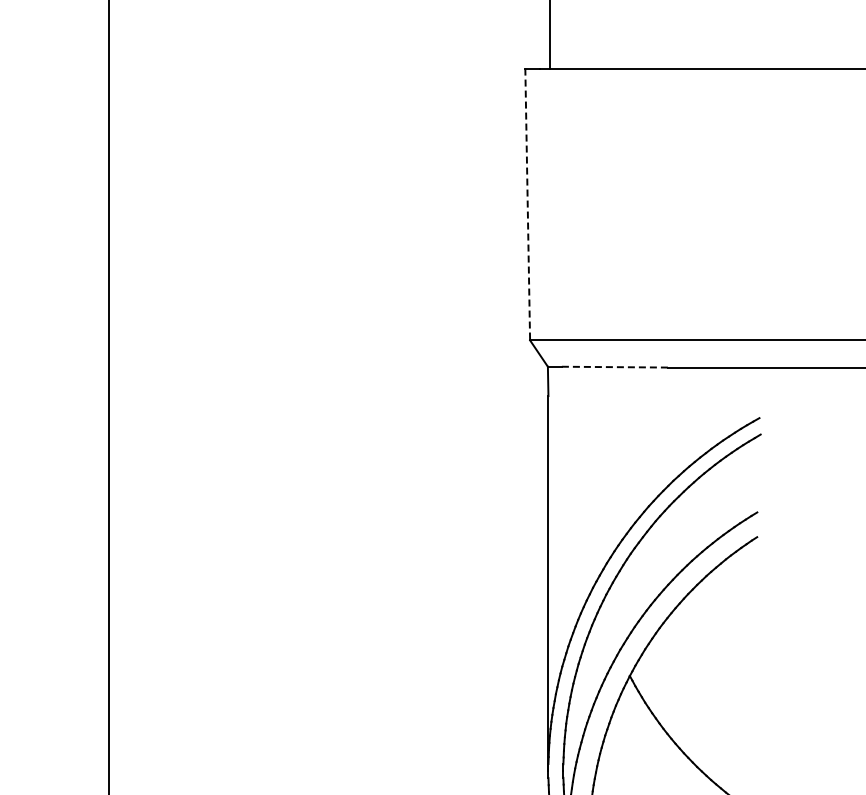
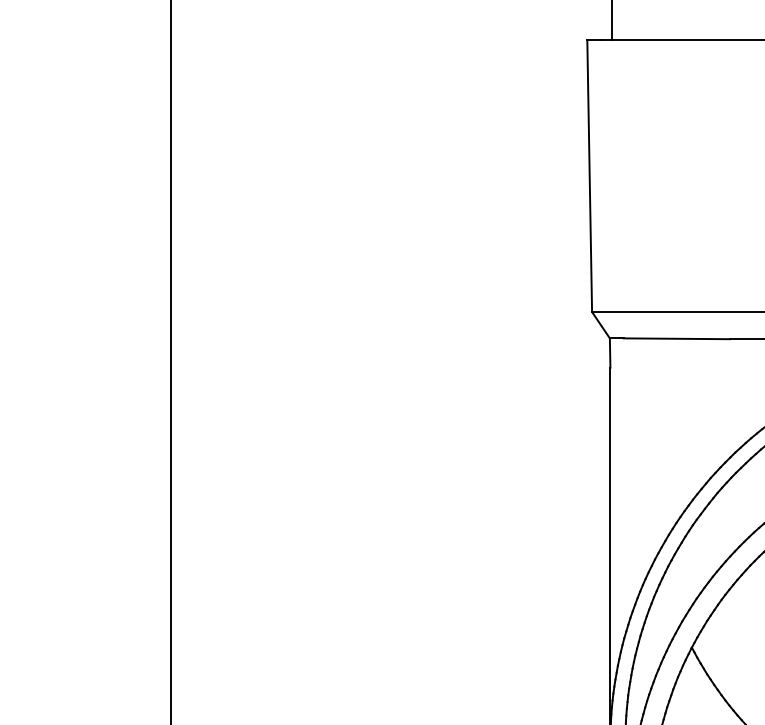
line: (527, 204) -> (589, 176), dashed -> solid
line: (615, 367) -> (677, 339), dashed -> solid

